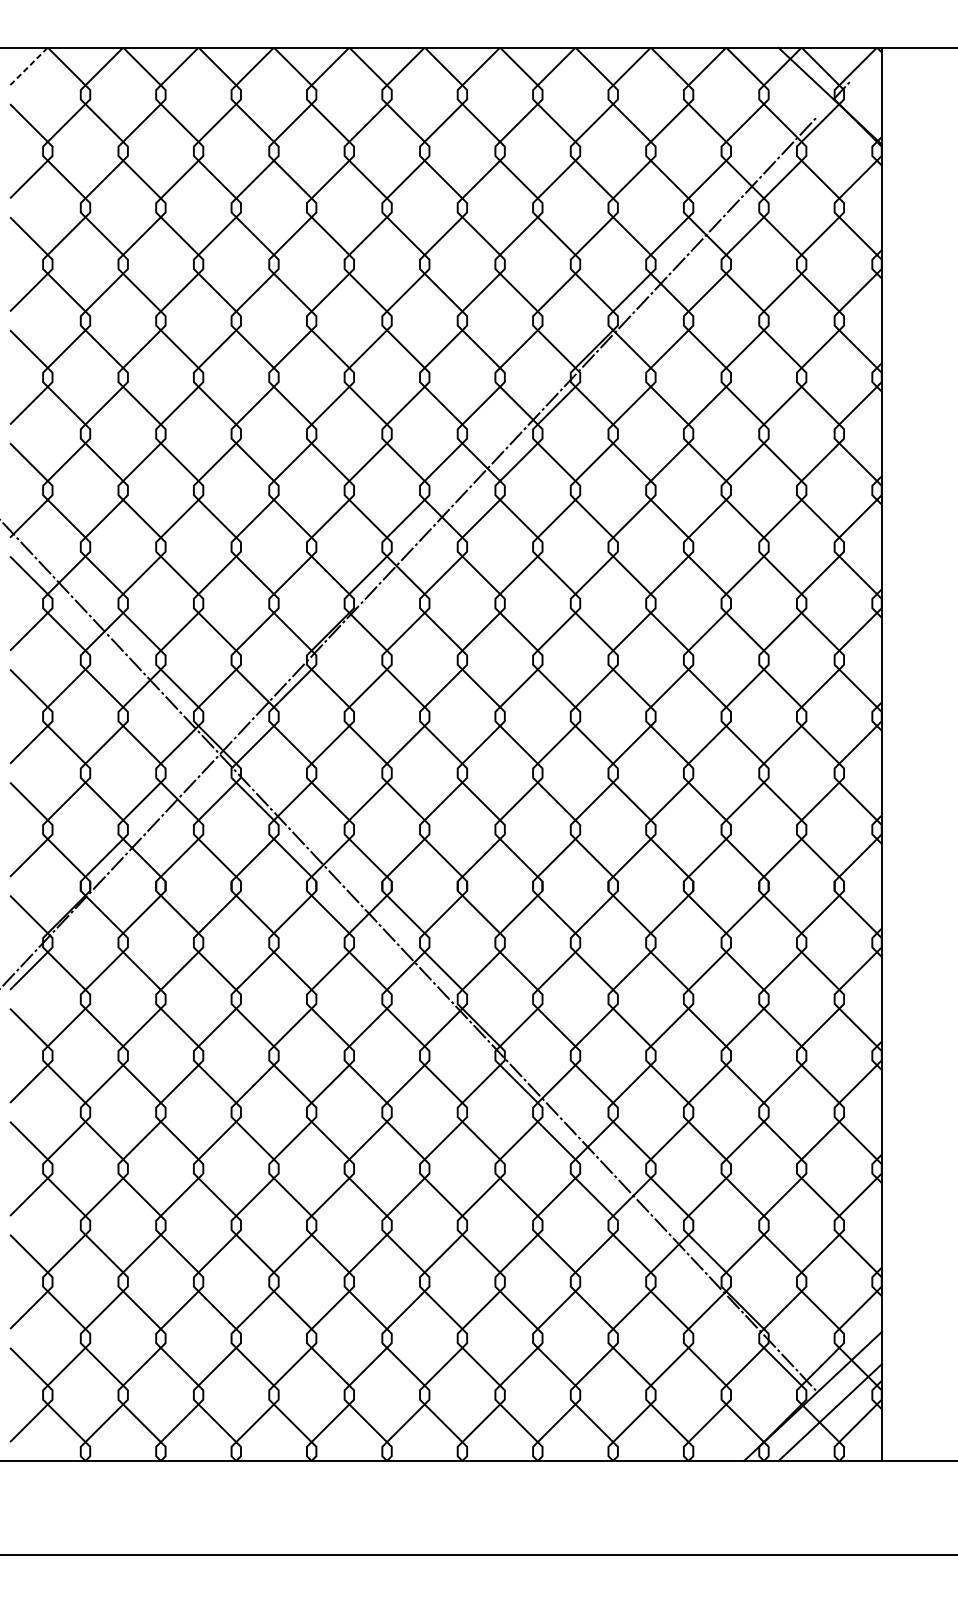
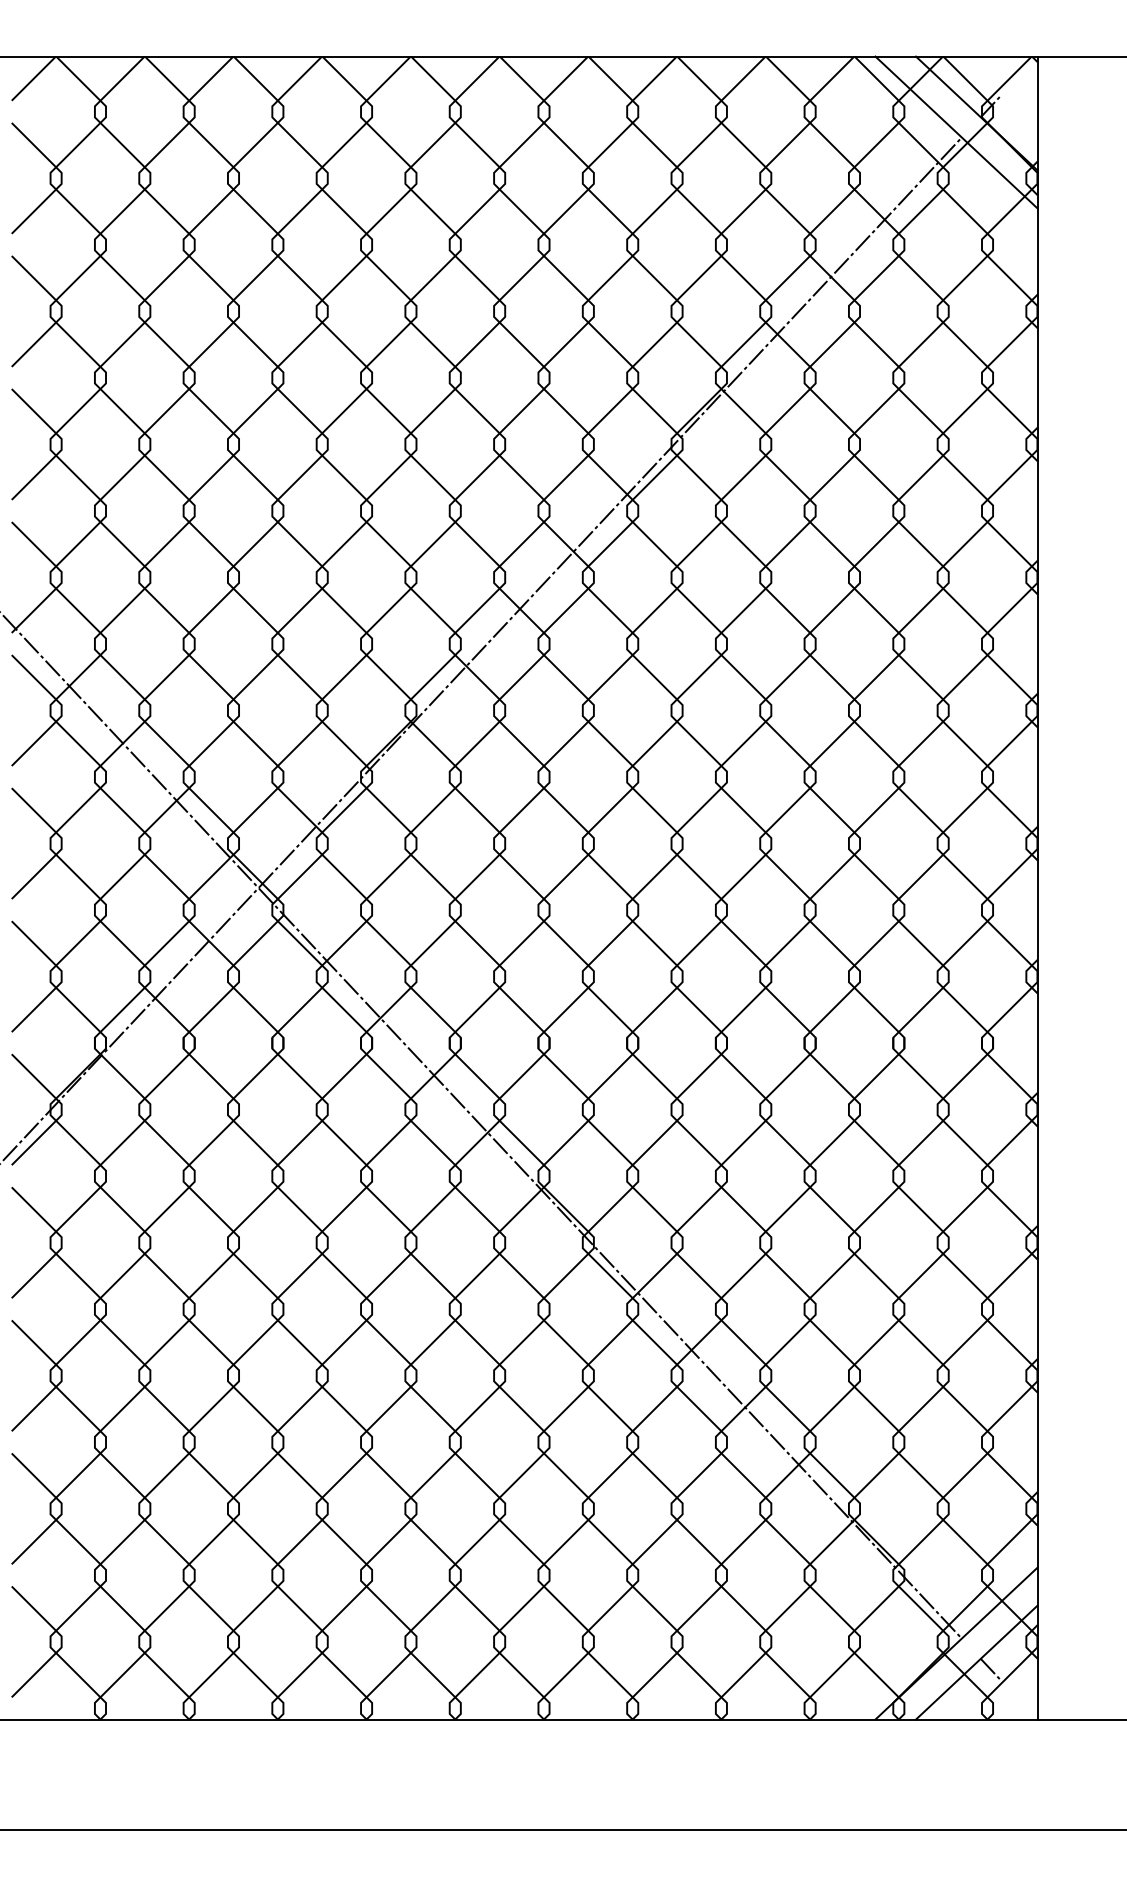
line: (28, 67) -> (33, 79), dashed -> solid
line: (812, 112) -> (956, 132), added
line: (841, 1417) -> (989, 1668), added

